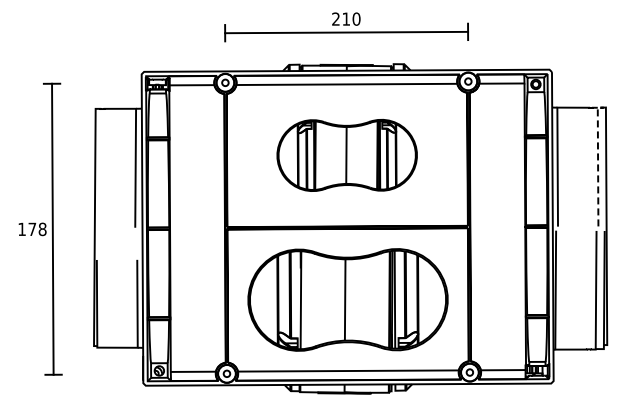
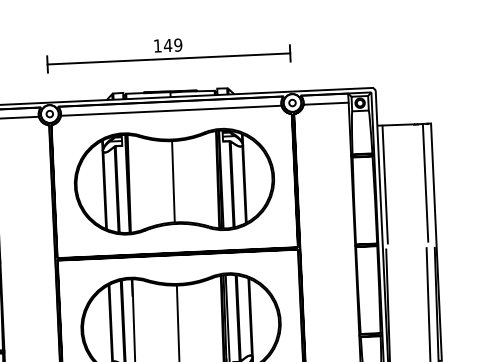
text: (346, 18) -> (168, 44), 210 -> 149
part: (346, 155) -> (173, 181), size x1.43
line: (598, 164) -> (425, 180), dashed -> solid

